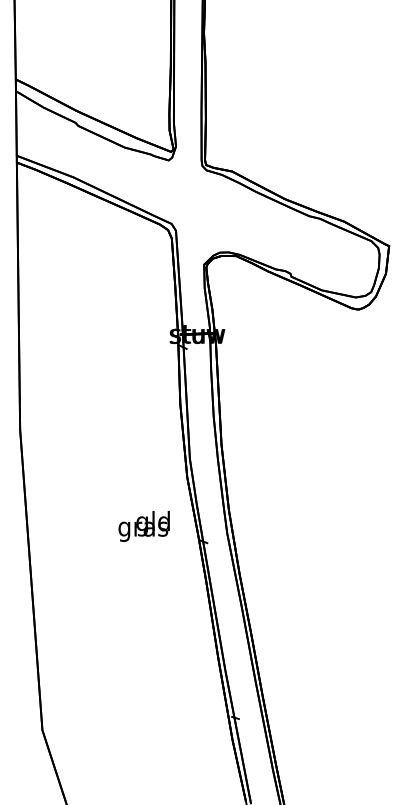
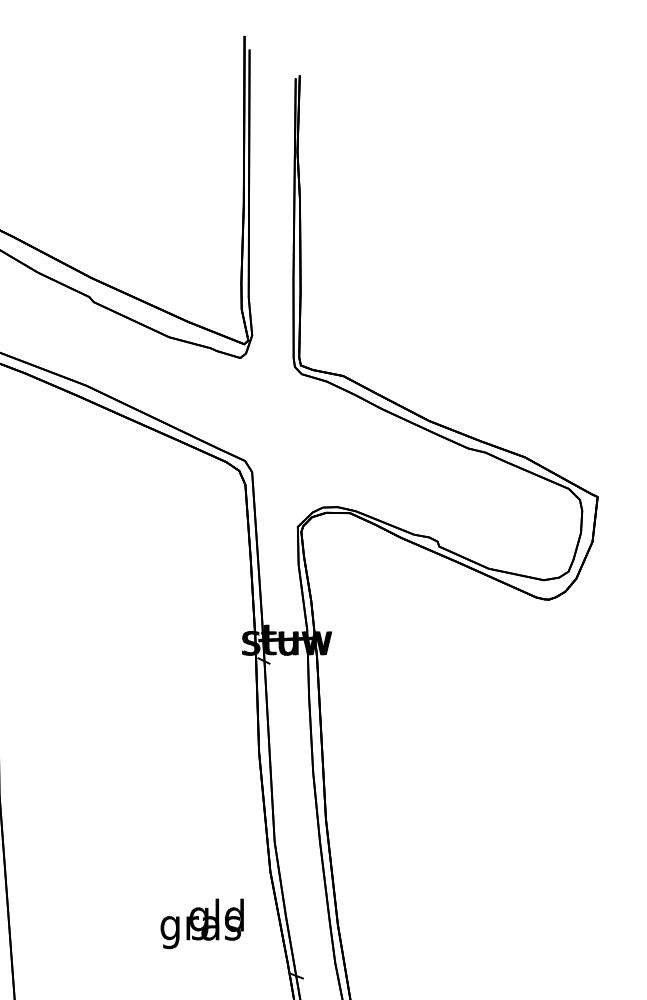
text: (143, 526) -> (201, 923), moved

